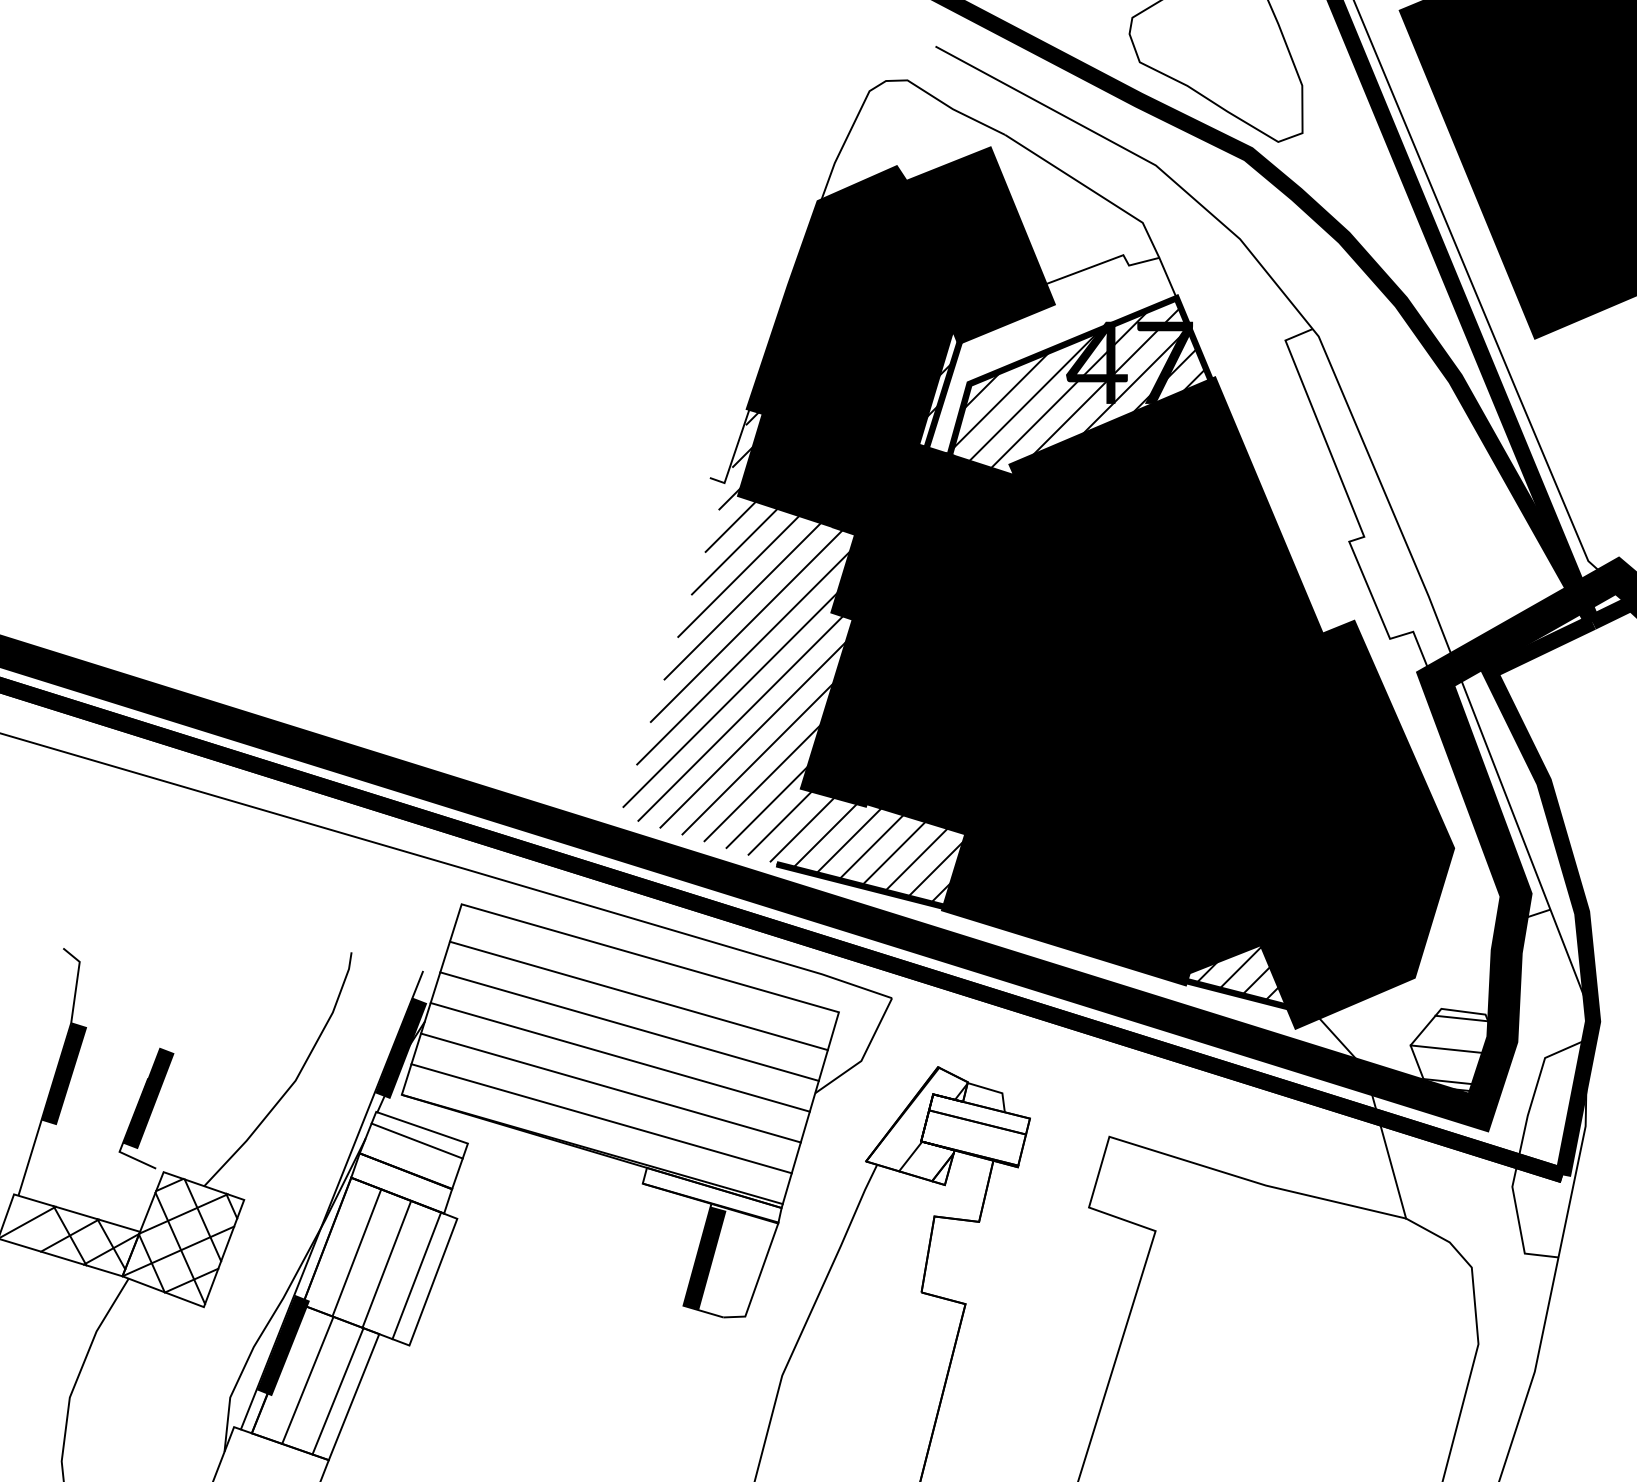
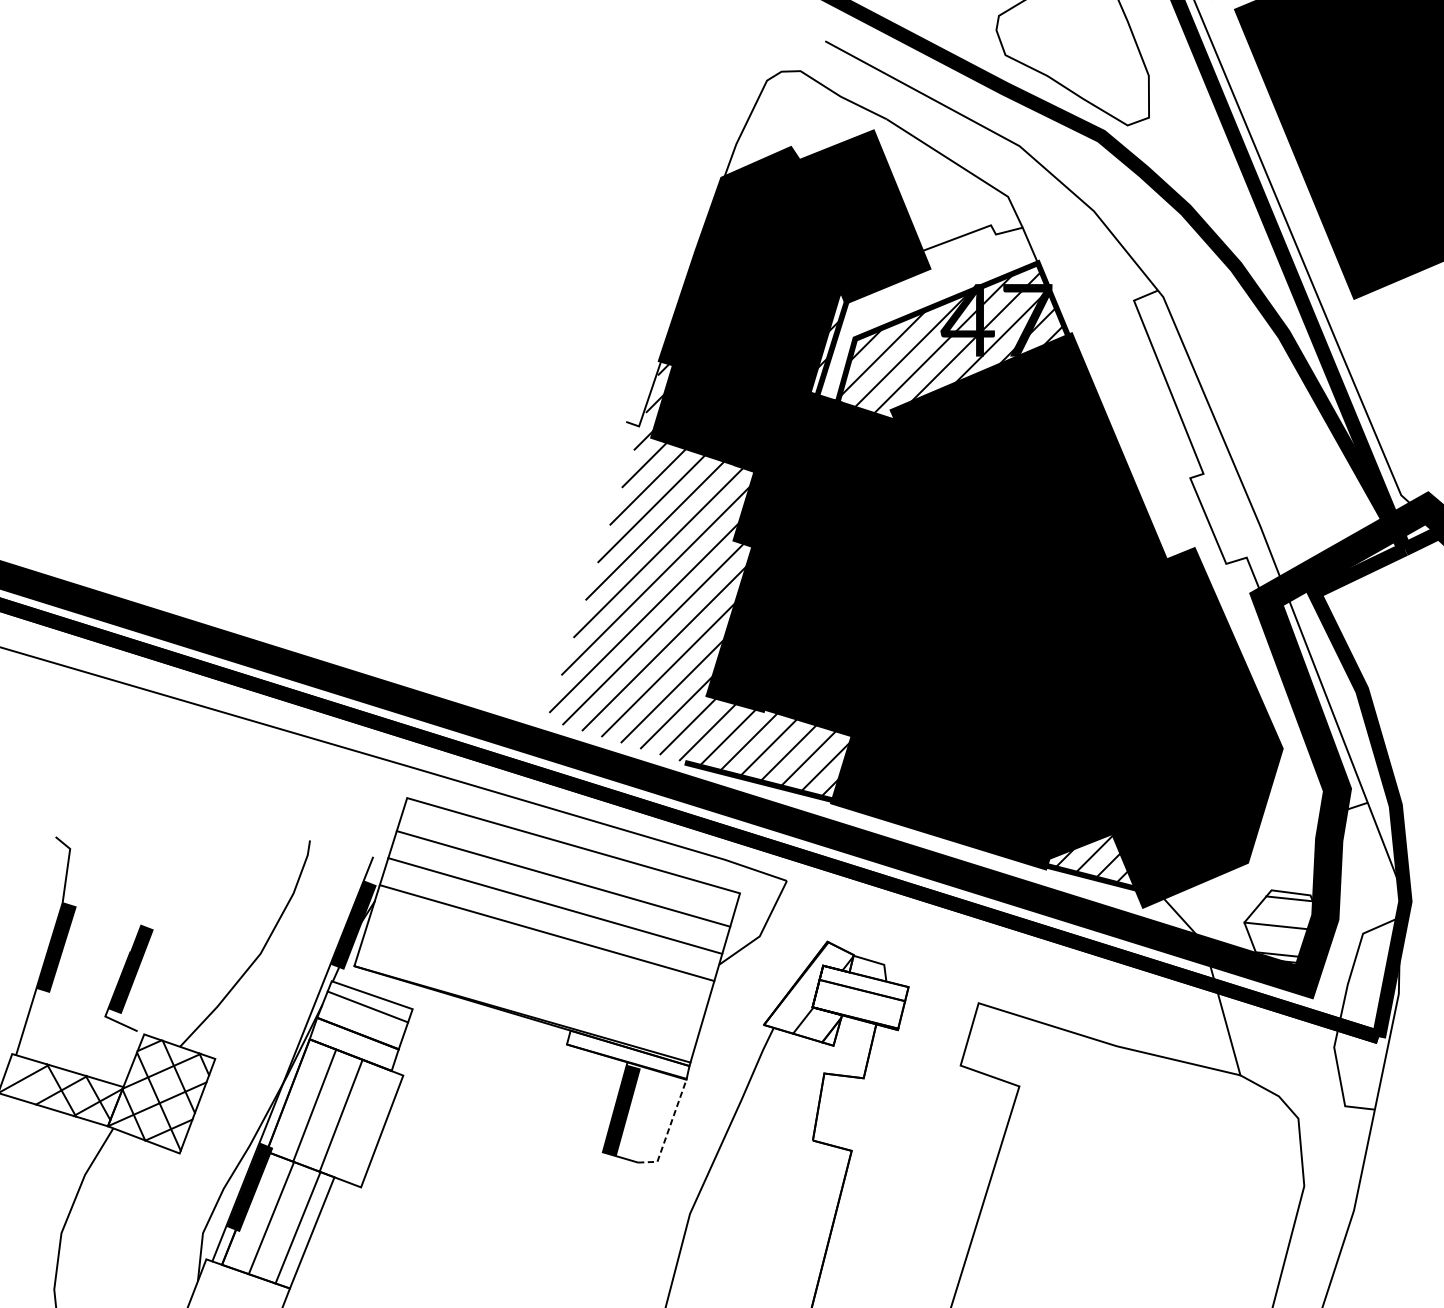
line: (610, 1087) -> (538, 959), removed
line: (601, 1118) -> (530, 987), removed
line: (416, 1275) -> (367, 1125), removed
line: (757, 1280) -> (668, 1130), solid -> dashed

